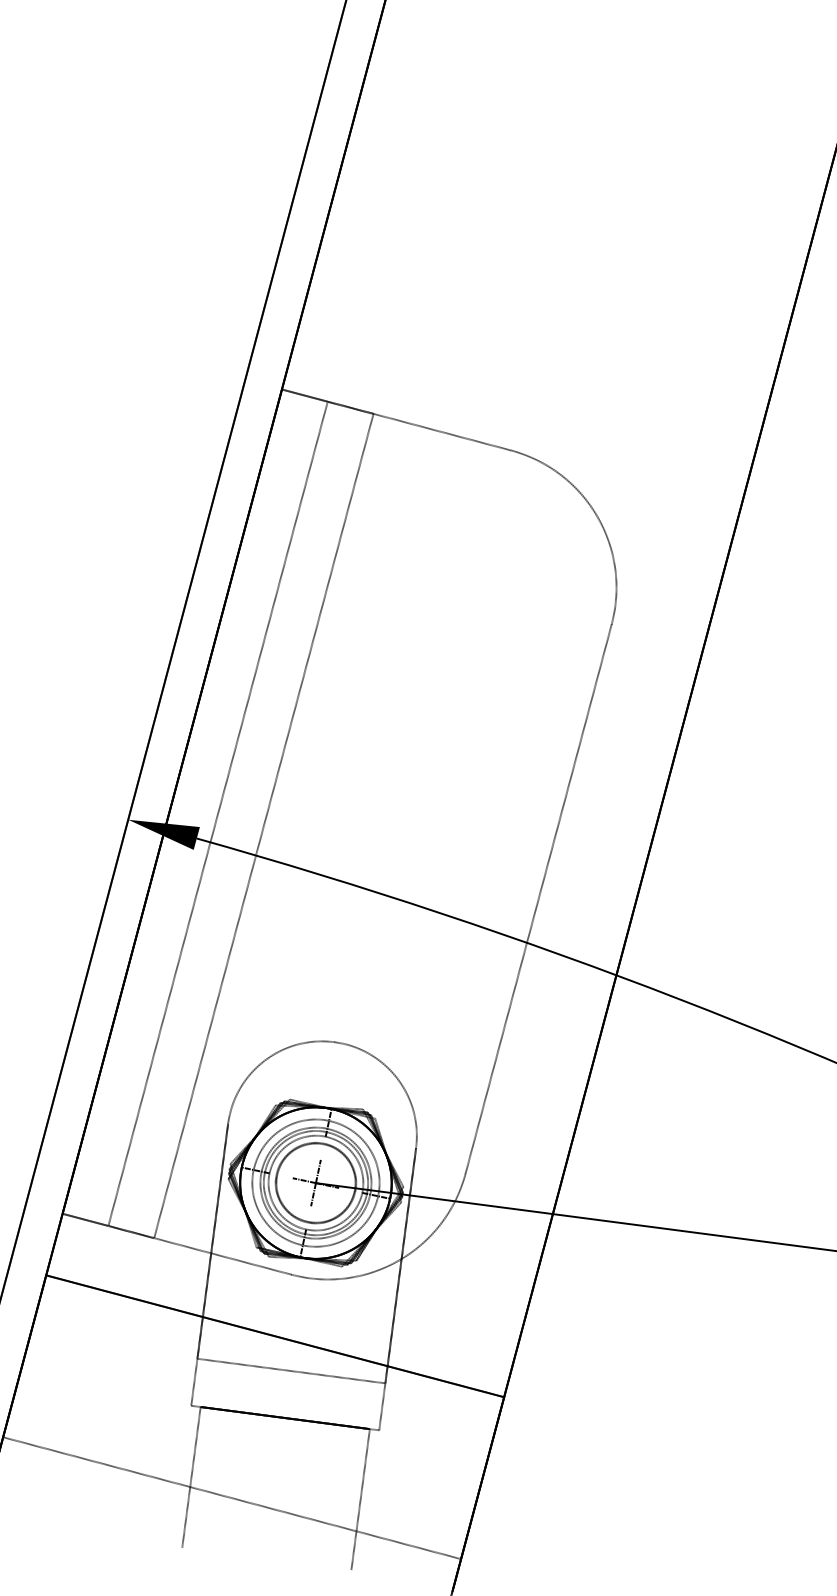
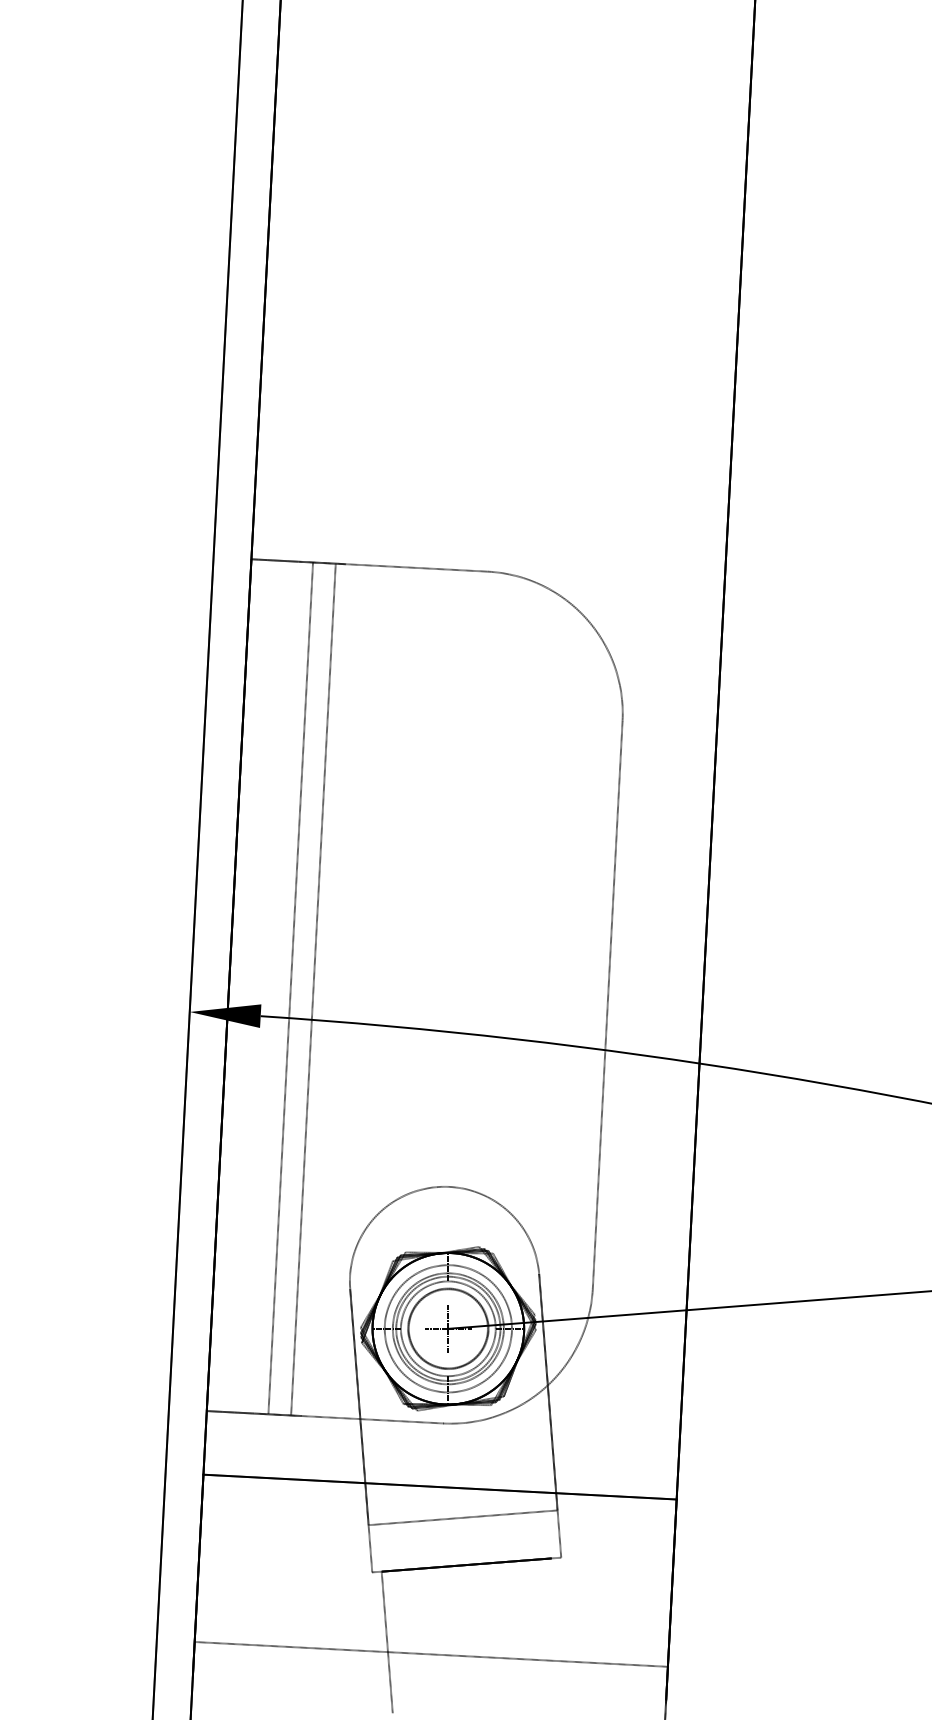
line: (218, 813) -> (313, 989), moved
line: (263, 826) -> (290, 988), moved
line: (359, 1499) -> (556, 1629), removed

